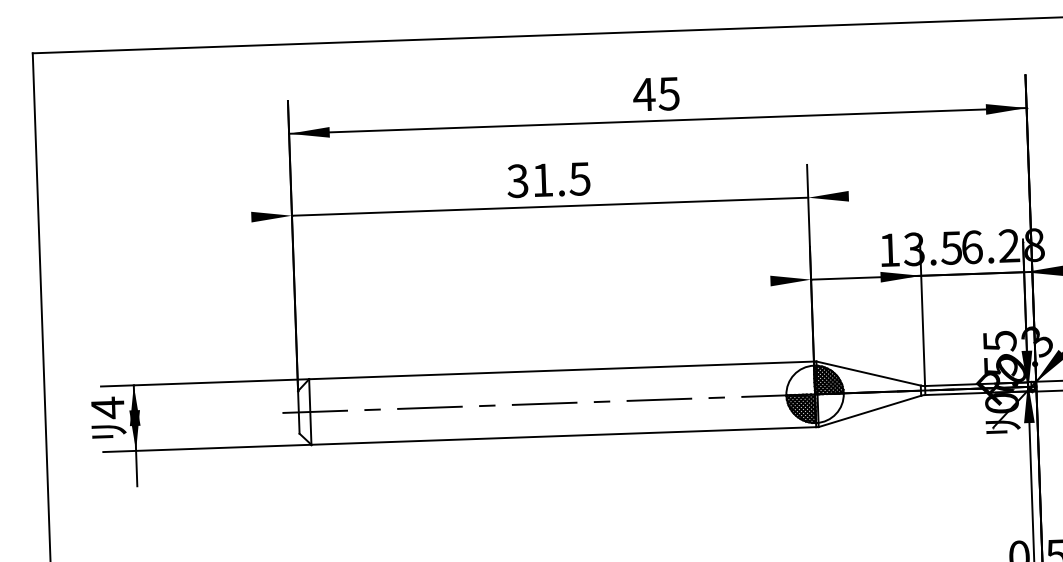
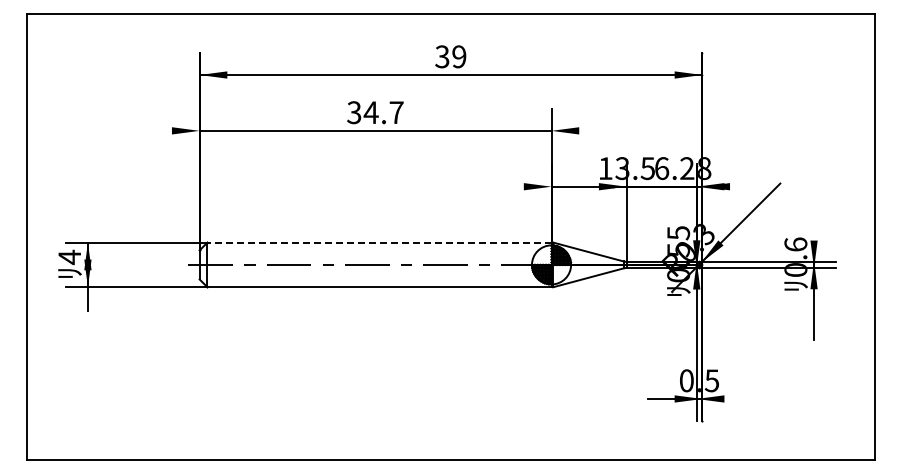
text: (656, 93) -> (450, 56), 45 -> 39
text: (560, 179) -> (383, 112), 31.5 -> 34.7
line: (561, 370) -> (379, 242), solid -> dashed

